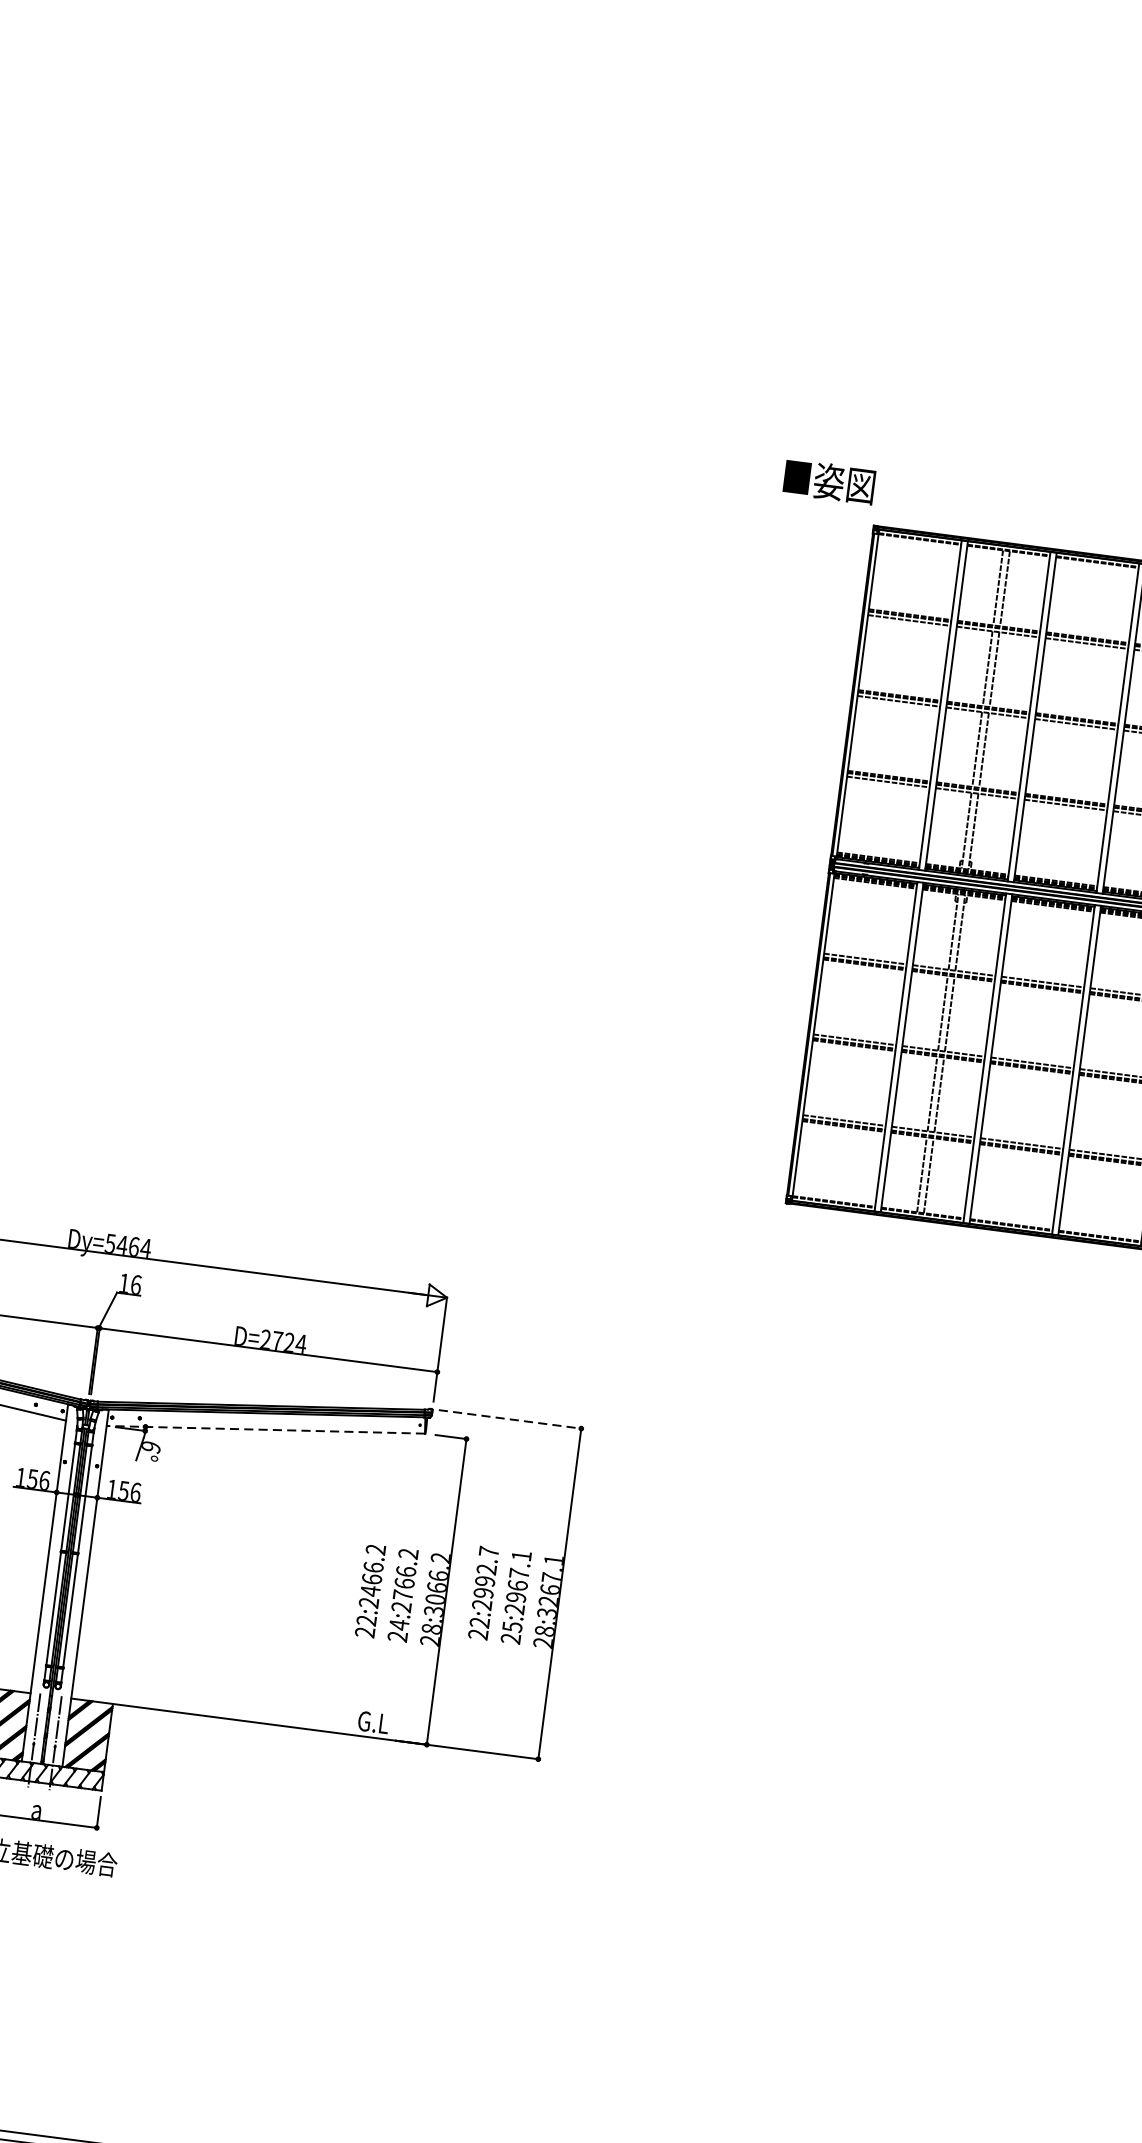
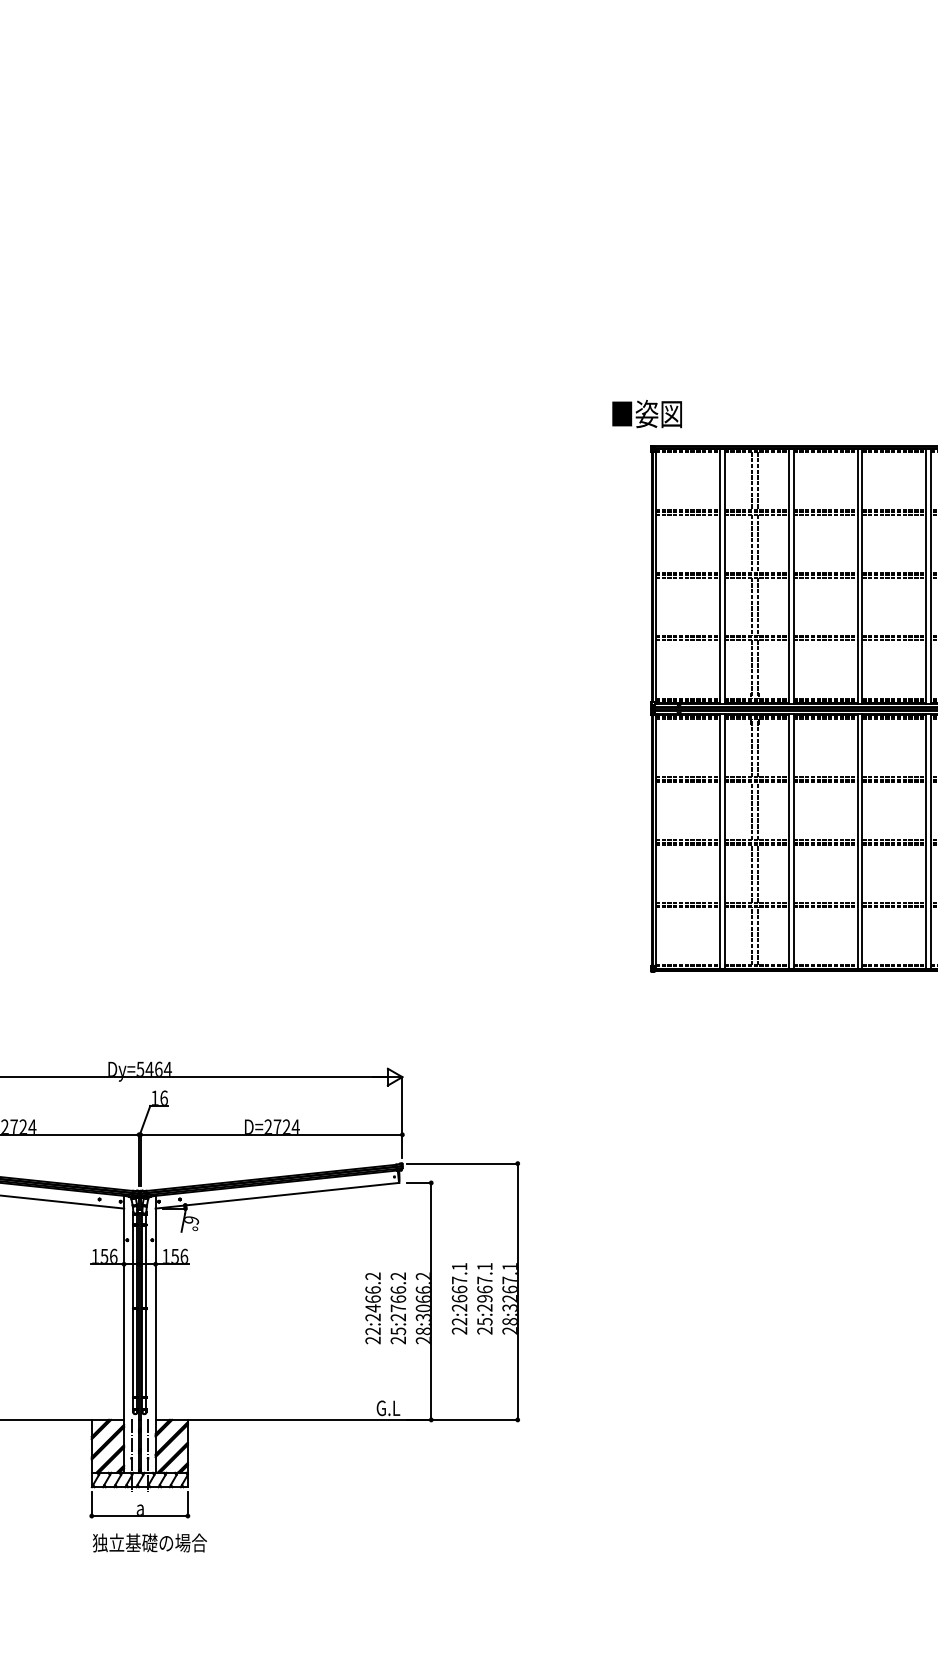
text: (828, 482) -> (646, 414), moved
line: (511, 1419) -> (463, 1163), dashed -> solid
line: (264, 1429) -> (276, 1195), dashed -> solid
text: (486, 1572) -> (459, 1282), 22:2992.7 -> 22:2667.1
text: (399, 1625) -> (398, 1331), 24:2766.2 -> 25:2766.2

